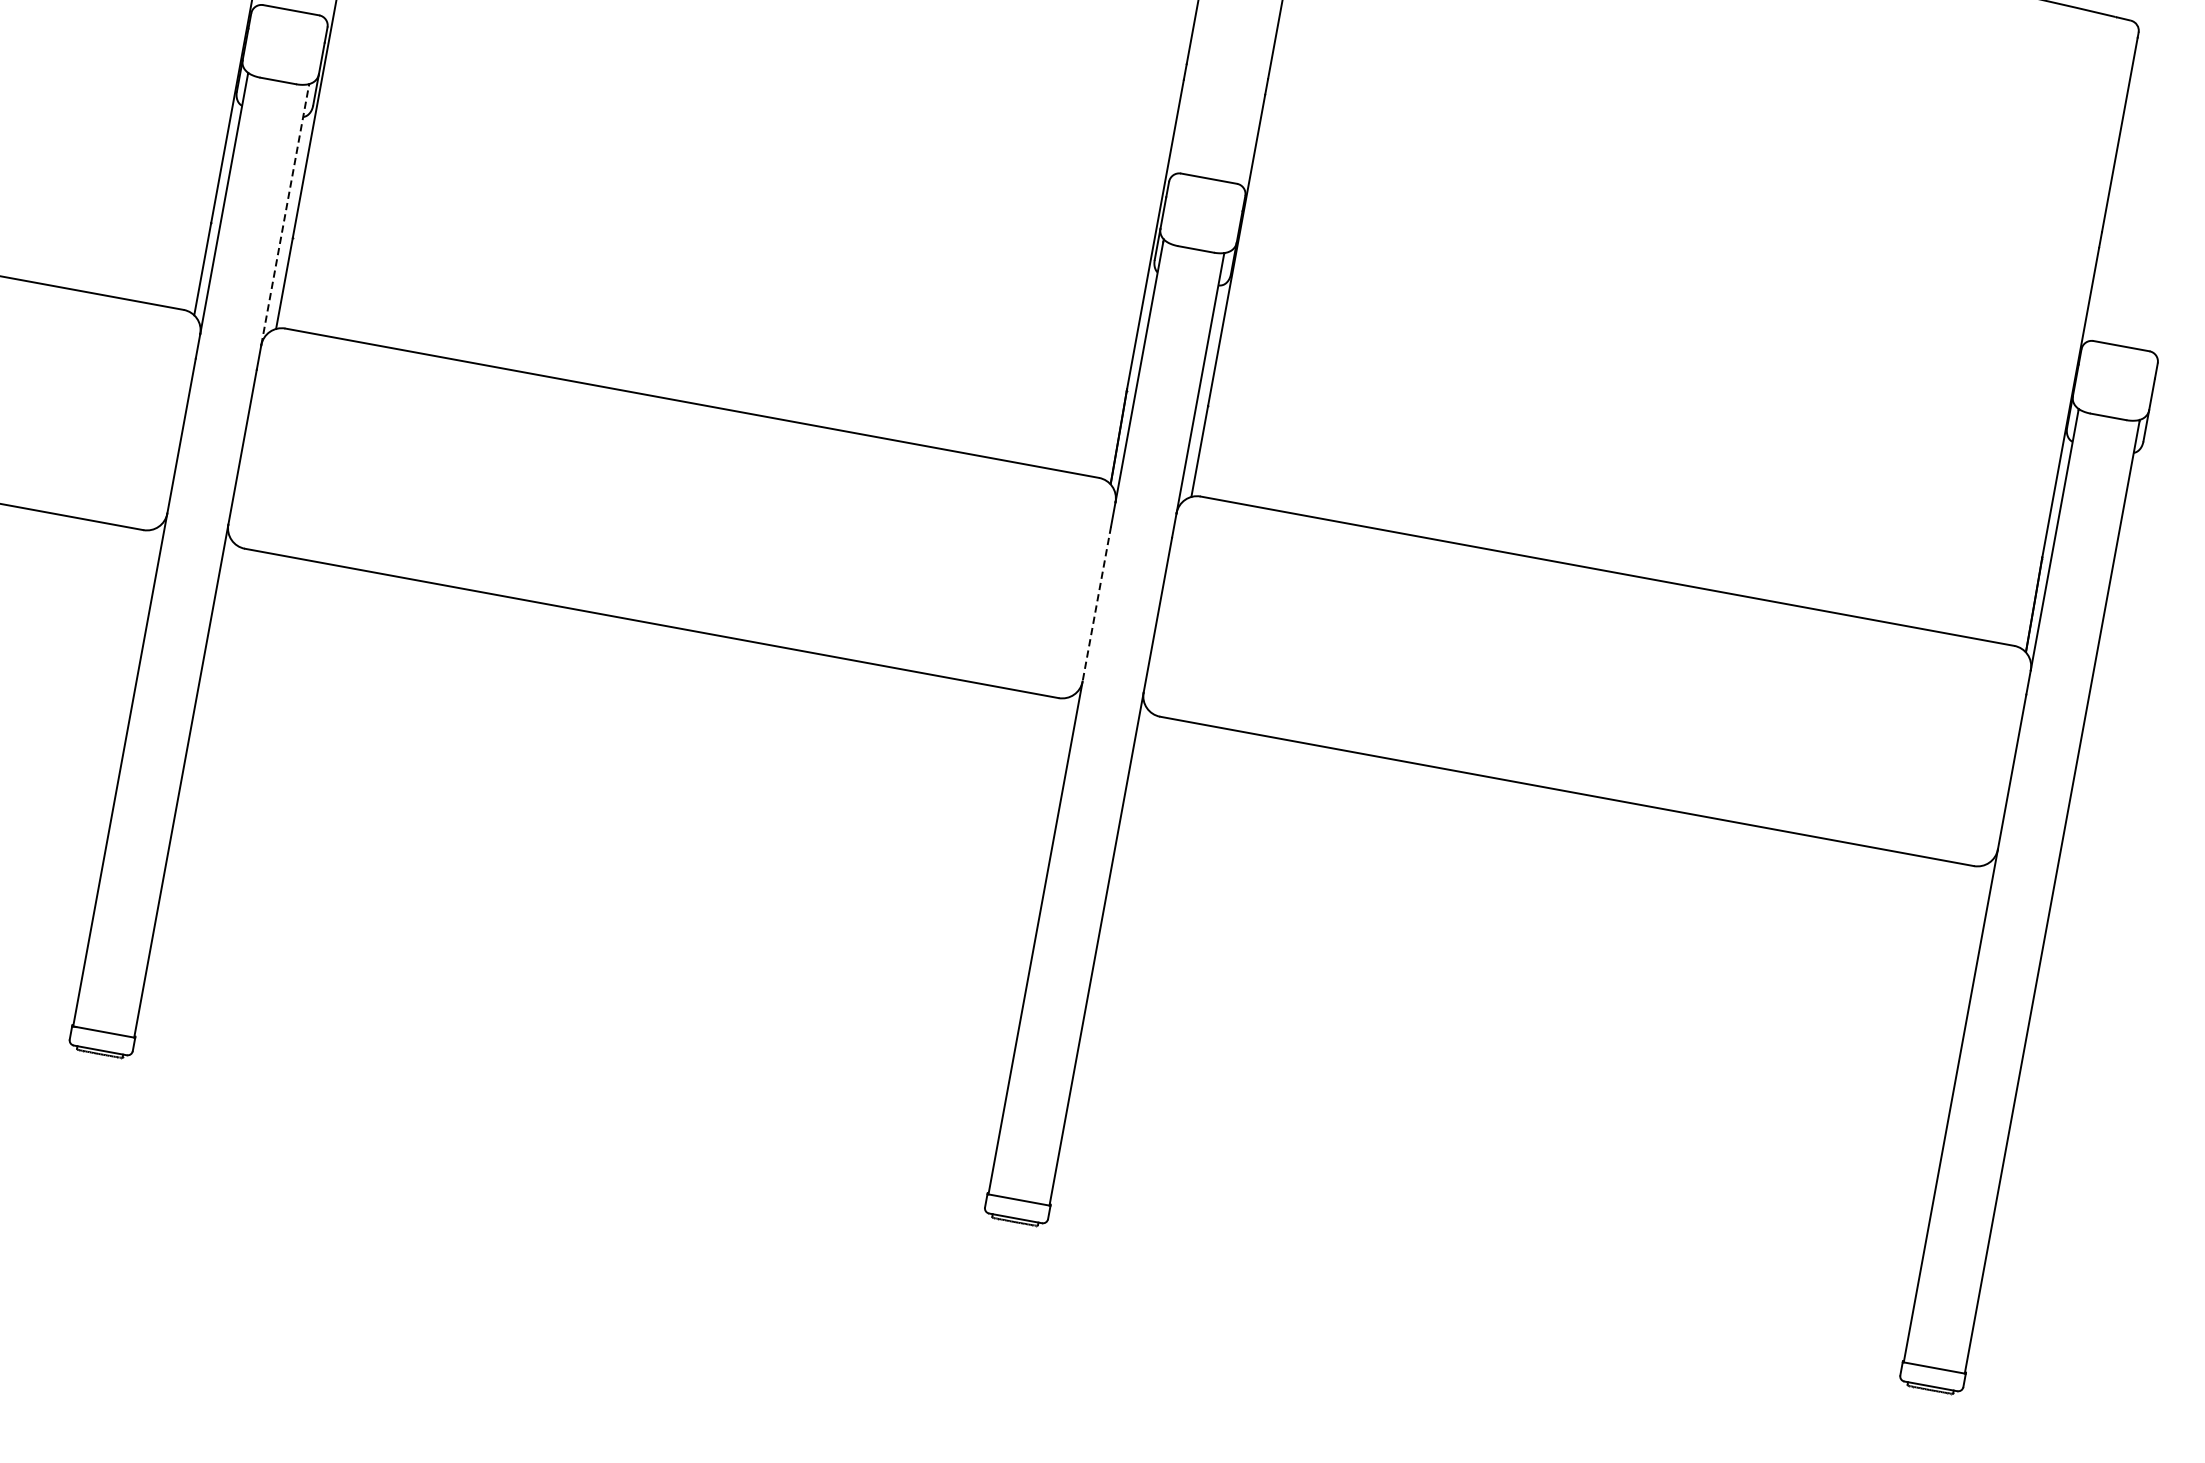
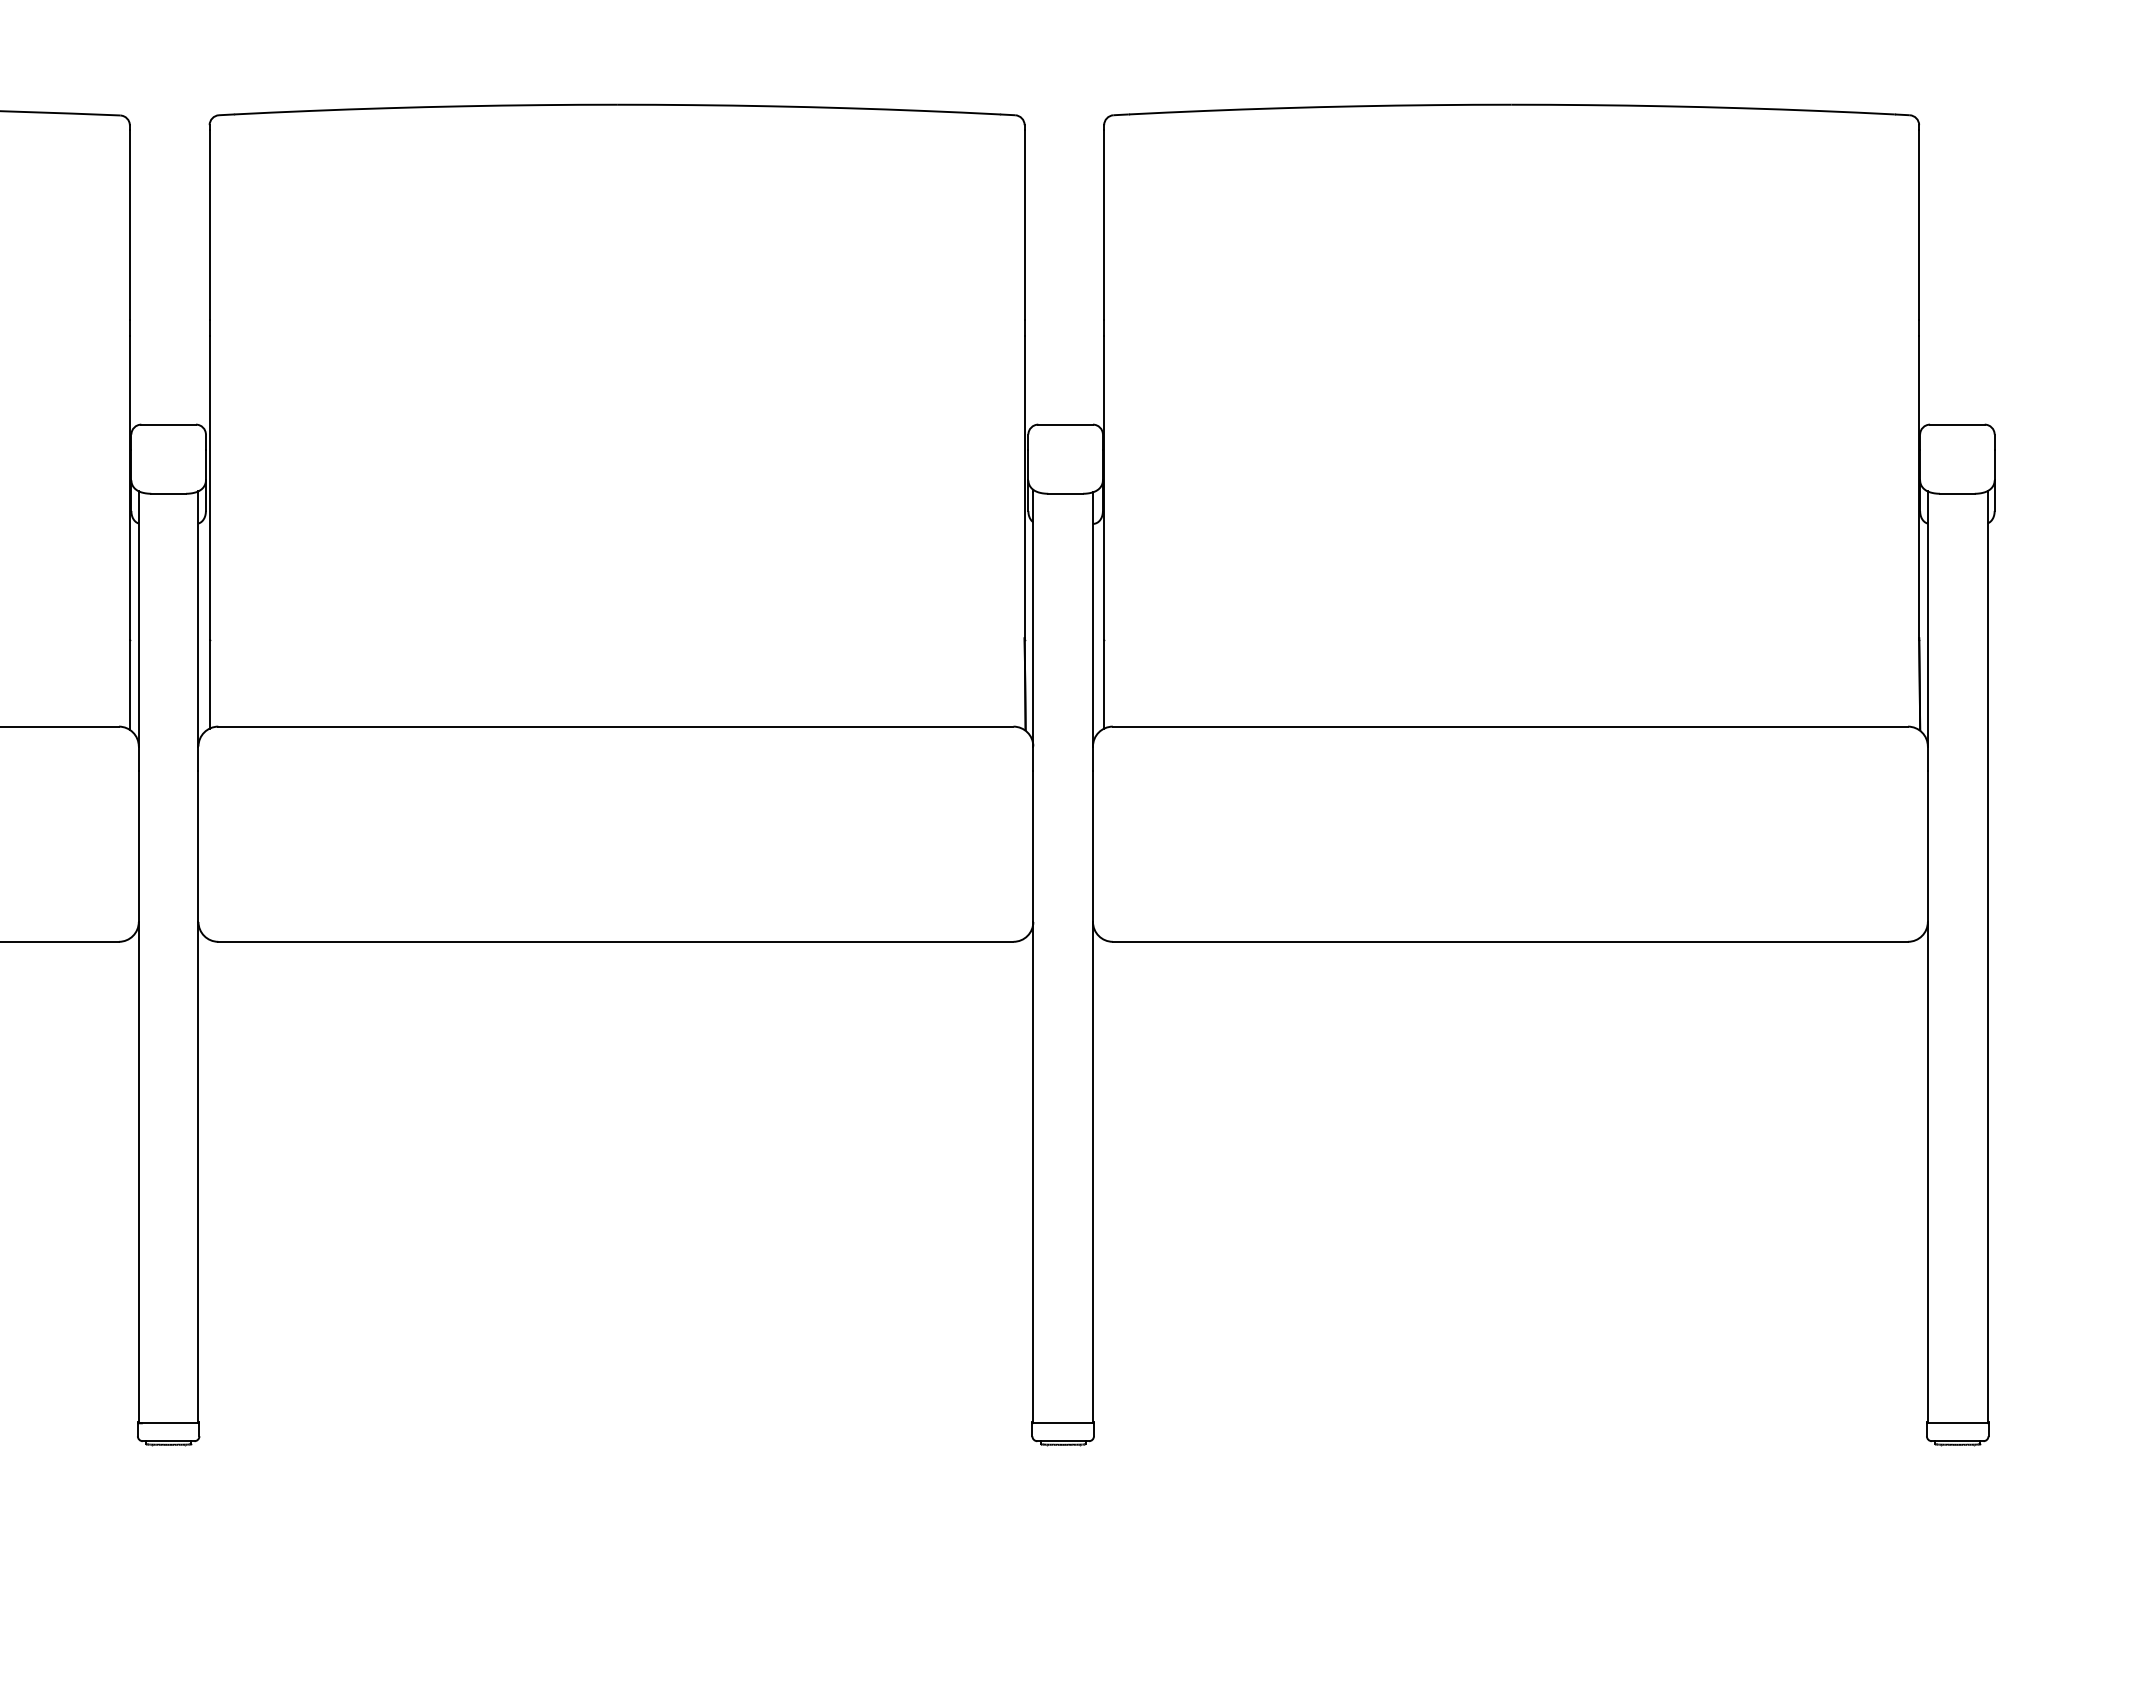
line: (285, 214) -> (198, 618), dashed -> solid
line: (1096, 604) -> (1033, 846), dashed -> solid

